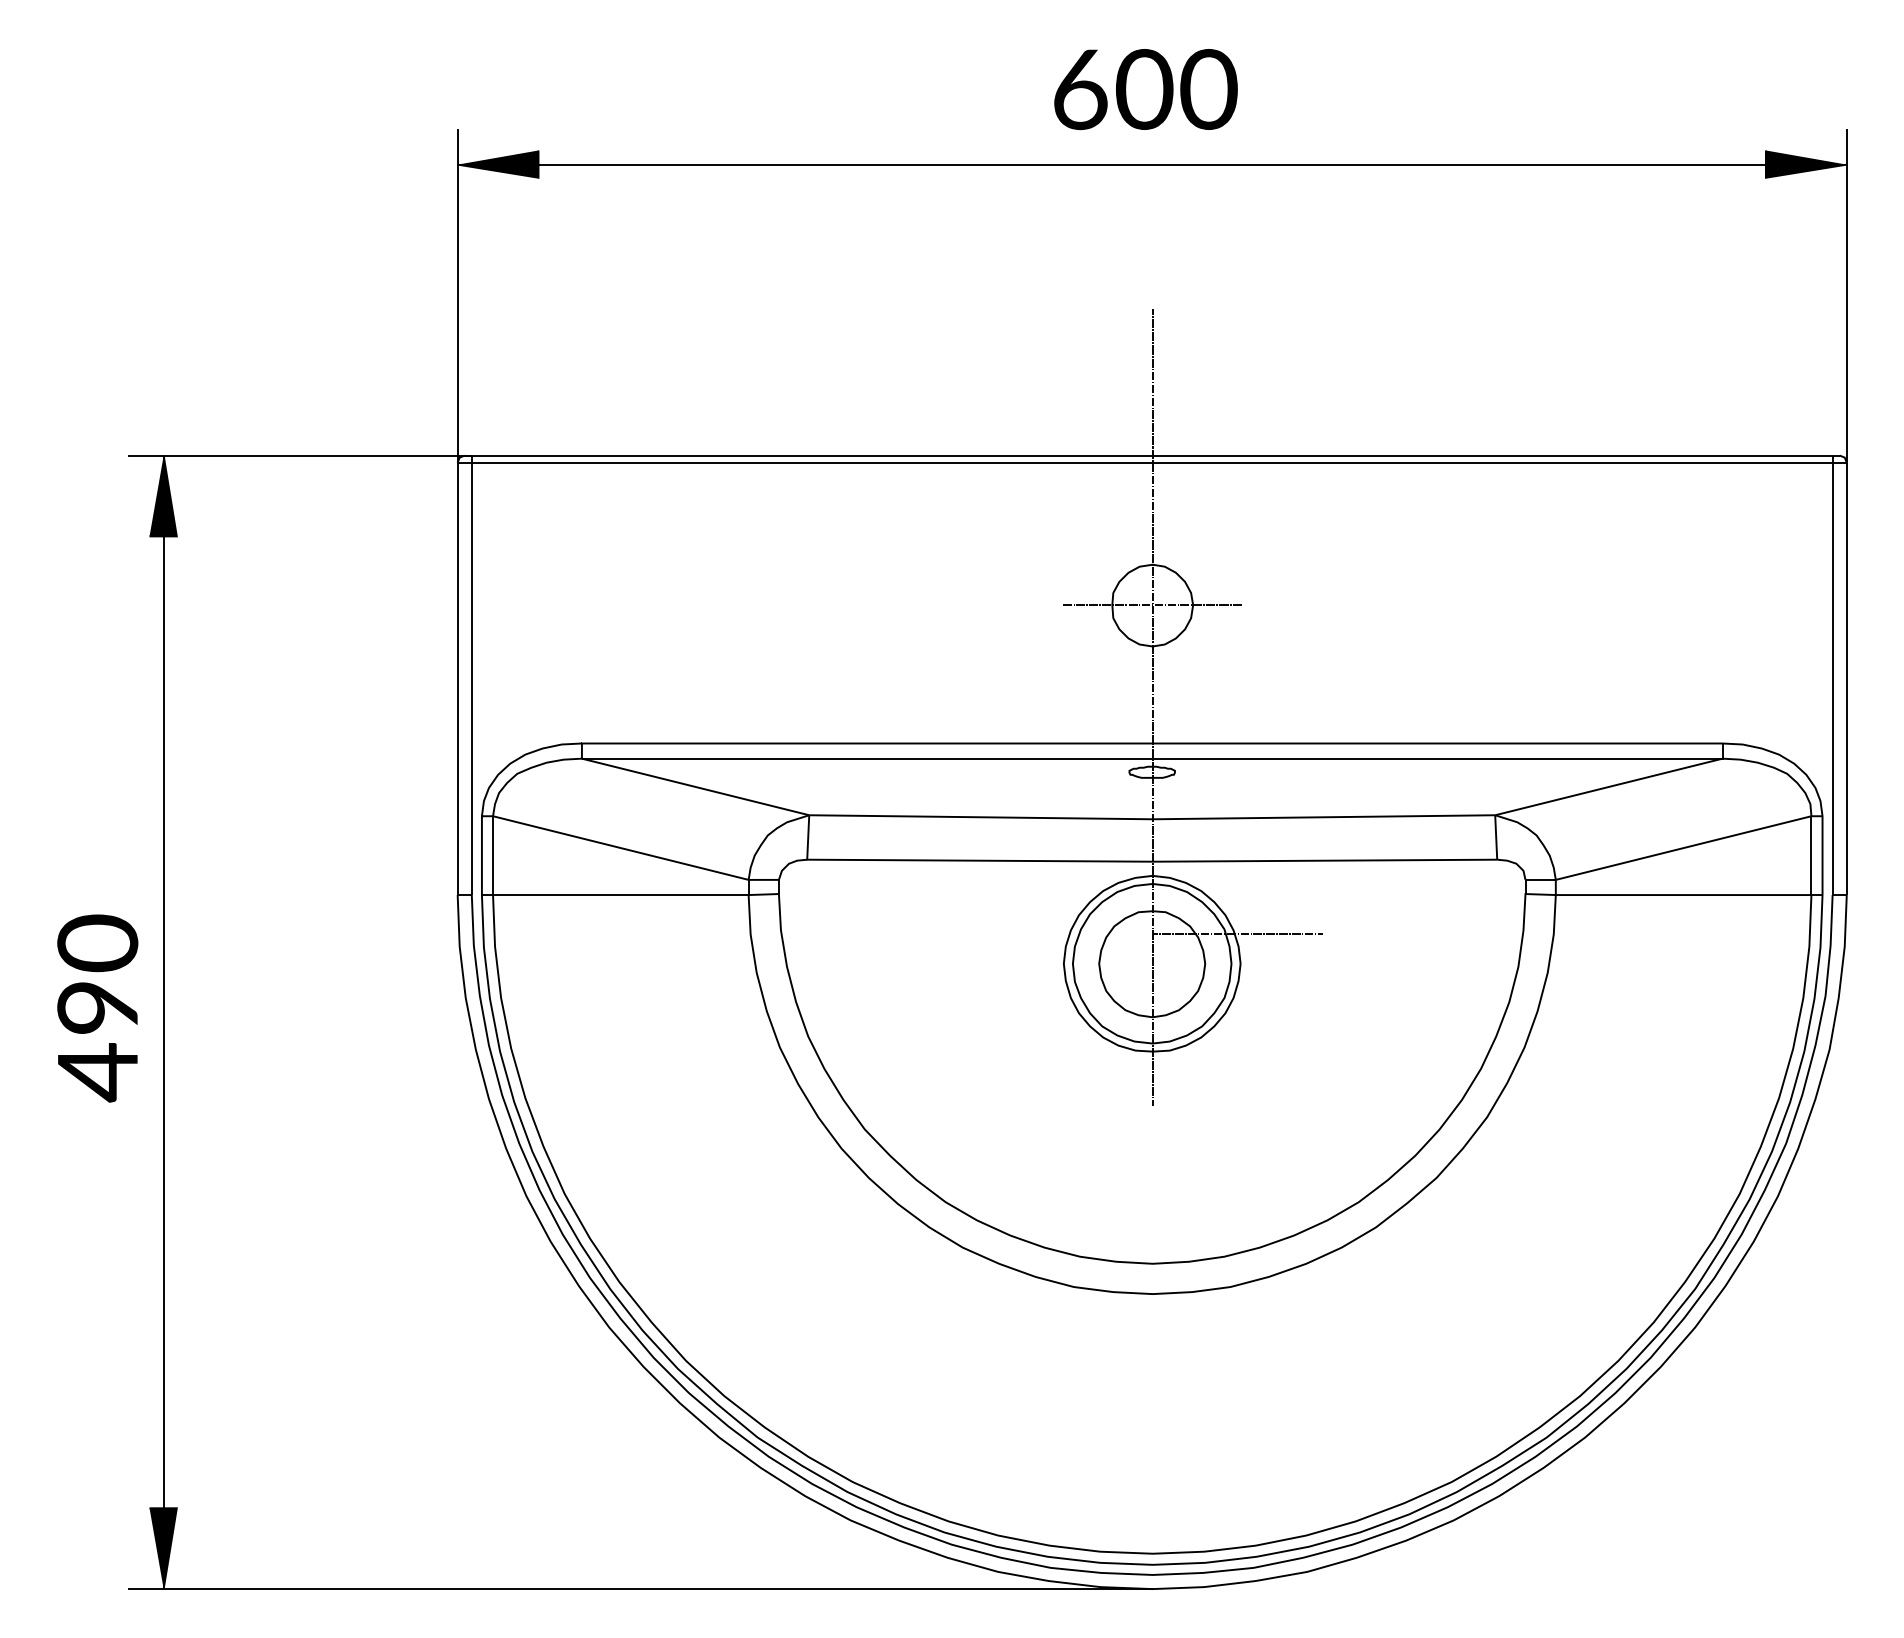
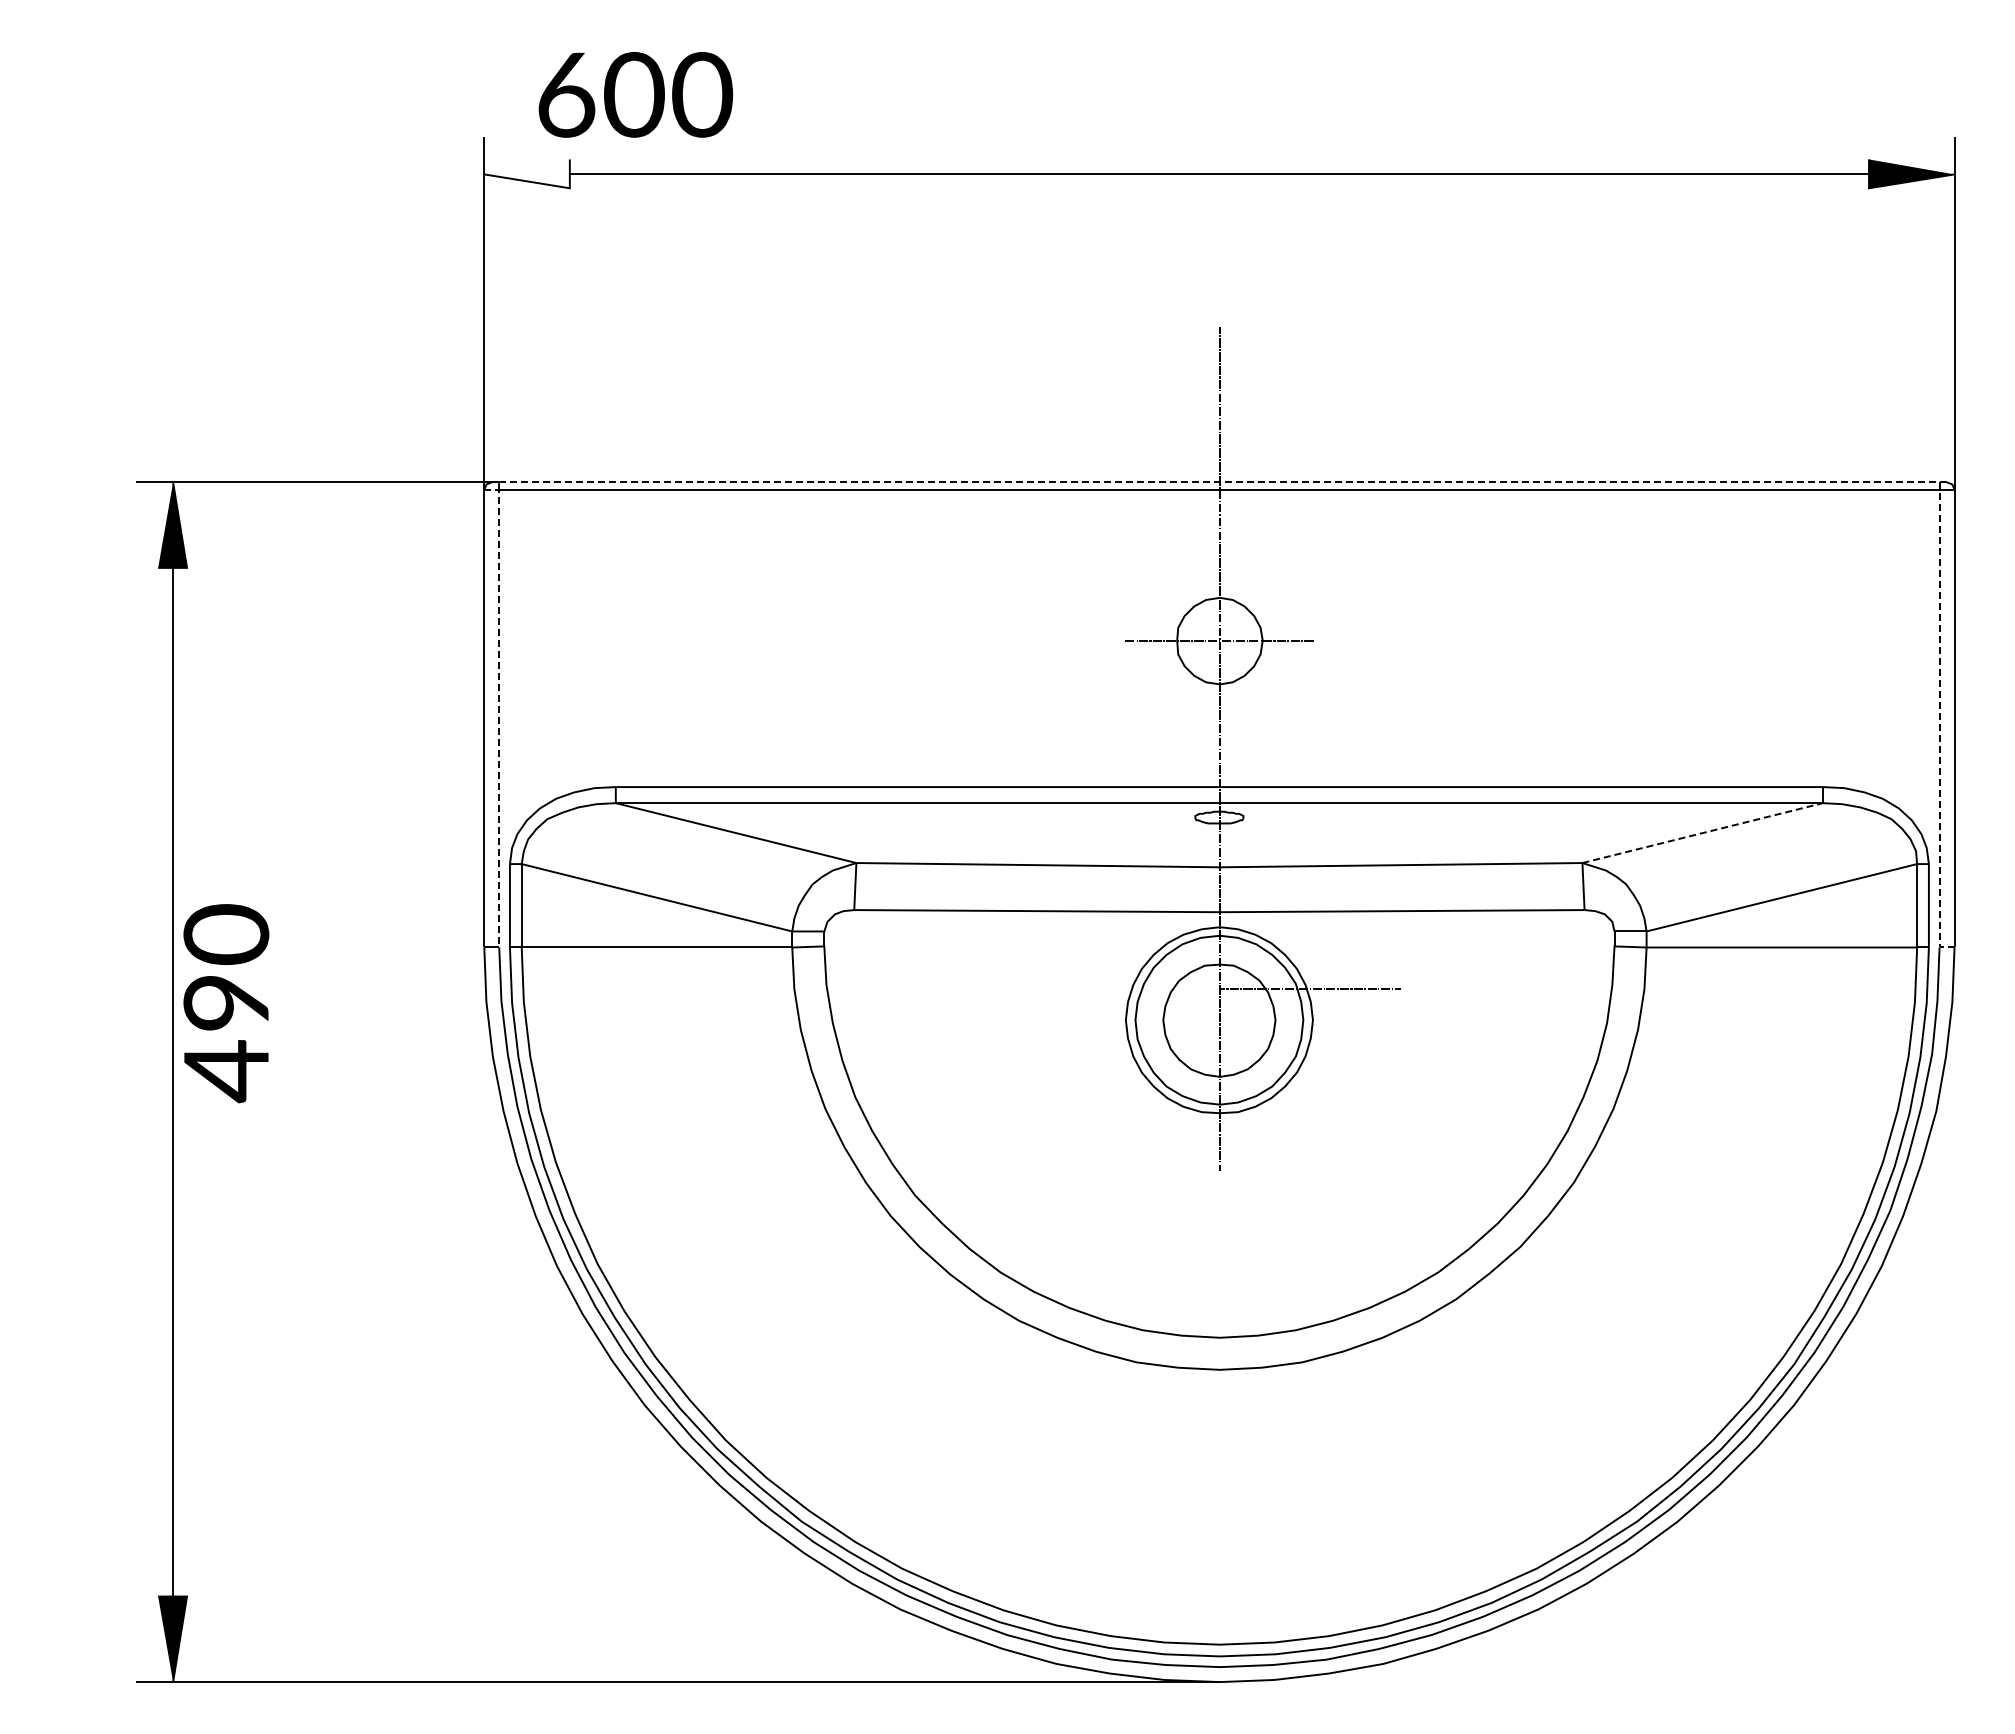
text: (1145, 89) -> (635, 94), moved
fill: (497, 163) -> (526, 173), removed
line: (1152, 455) -> (1219, 482), solid -> dashed
line: (472, 671) -> (499, 710), solid -> dashed
line: (1832, 686) -> (1939, 726), solid -> dashed
line: (1608, 787) -> (1702, 833), solid -> dashed
text: (97, 1008) -> (226, 1003), moved

